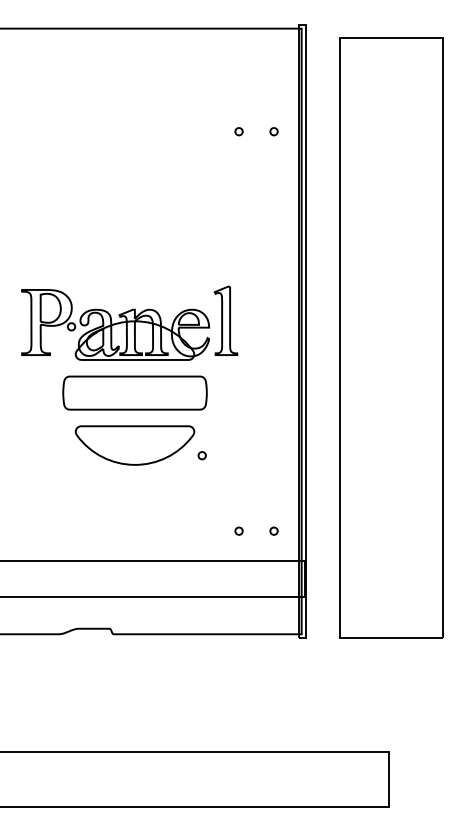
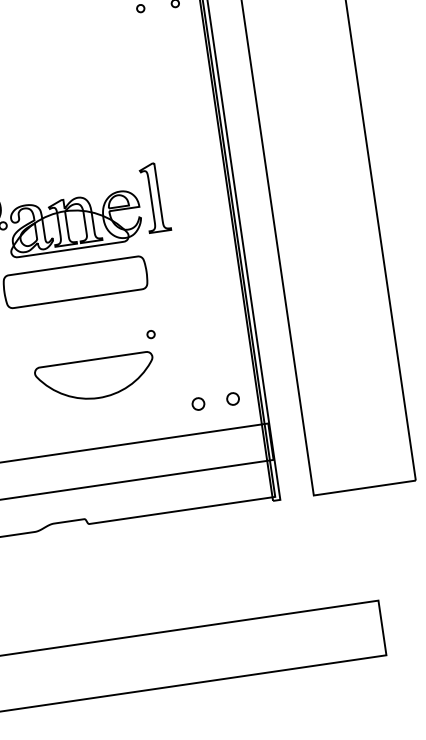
part: (134, 445) -> (95, 378), moved
part: (238, 530) -> (197, 403), size x1.6
part: (273, 530) -> (232, 398), size x1.6

